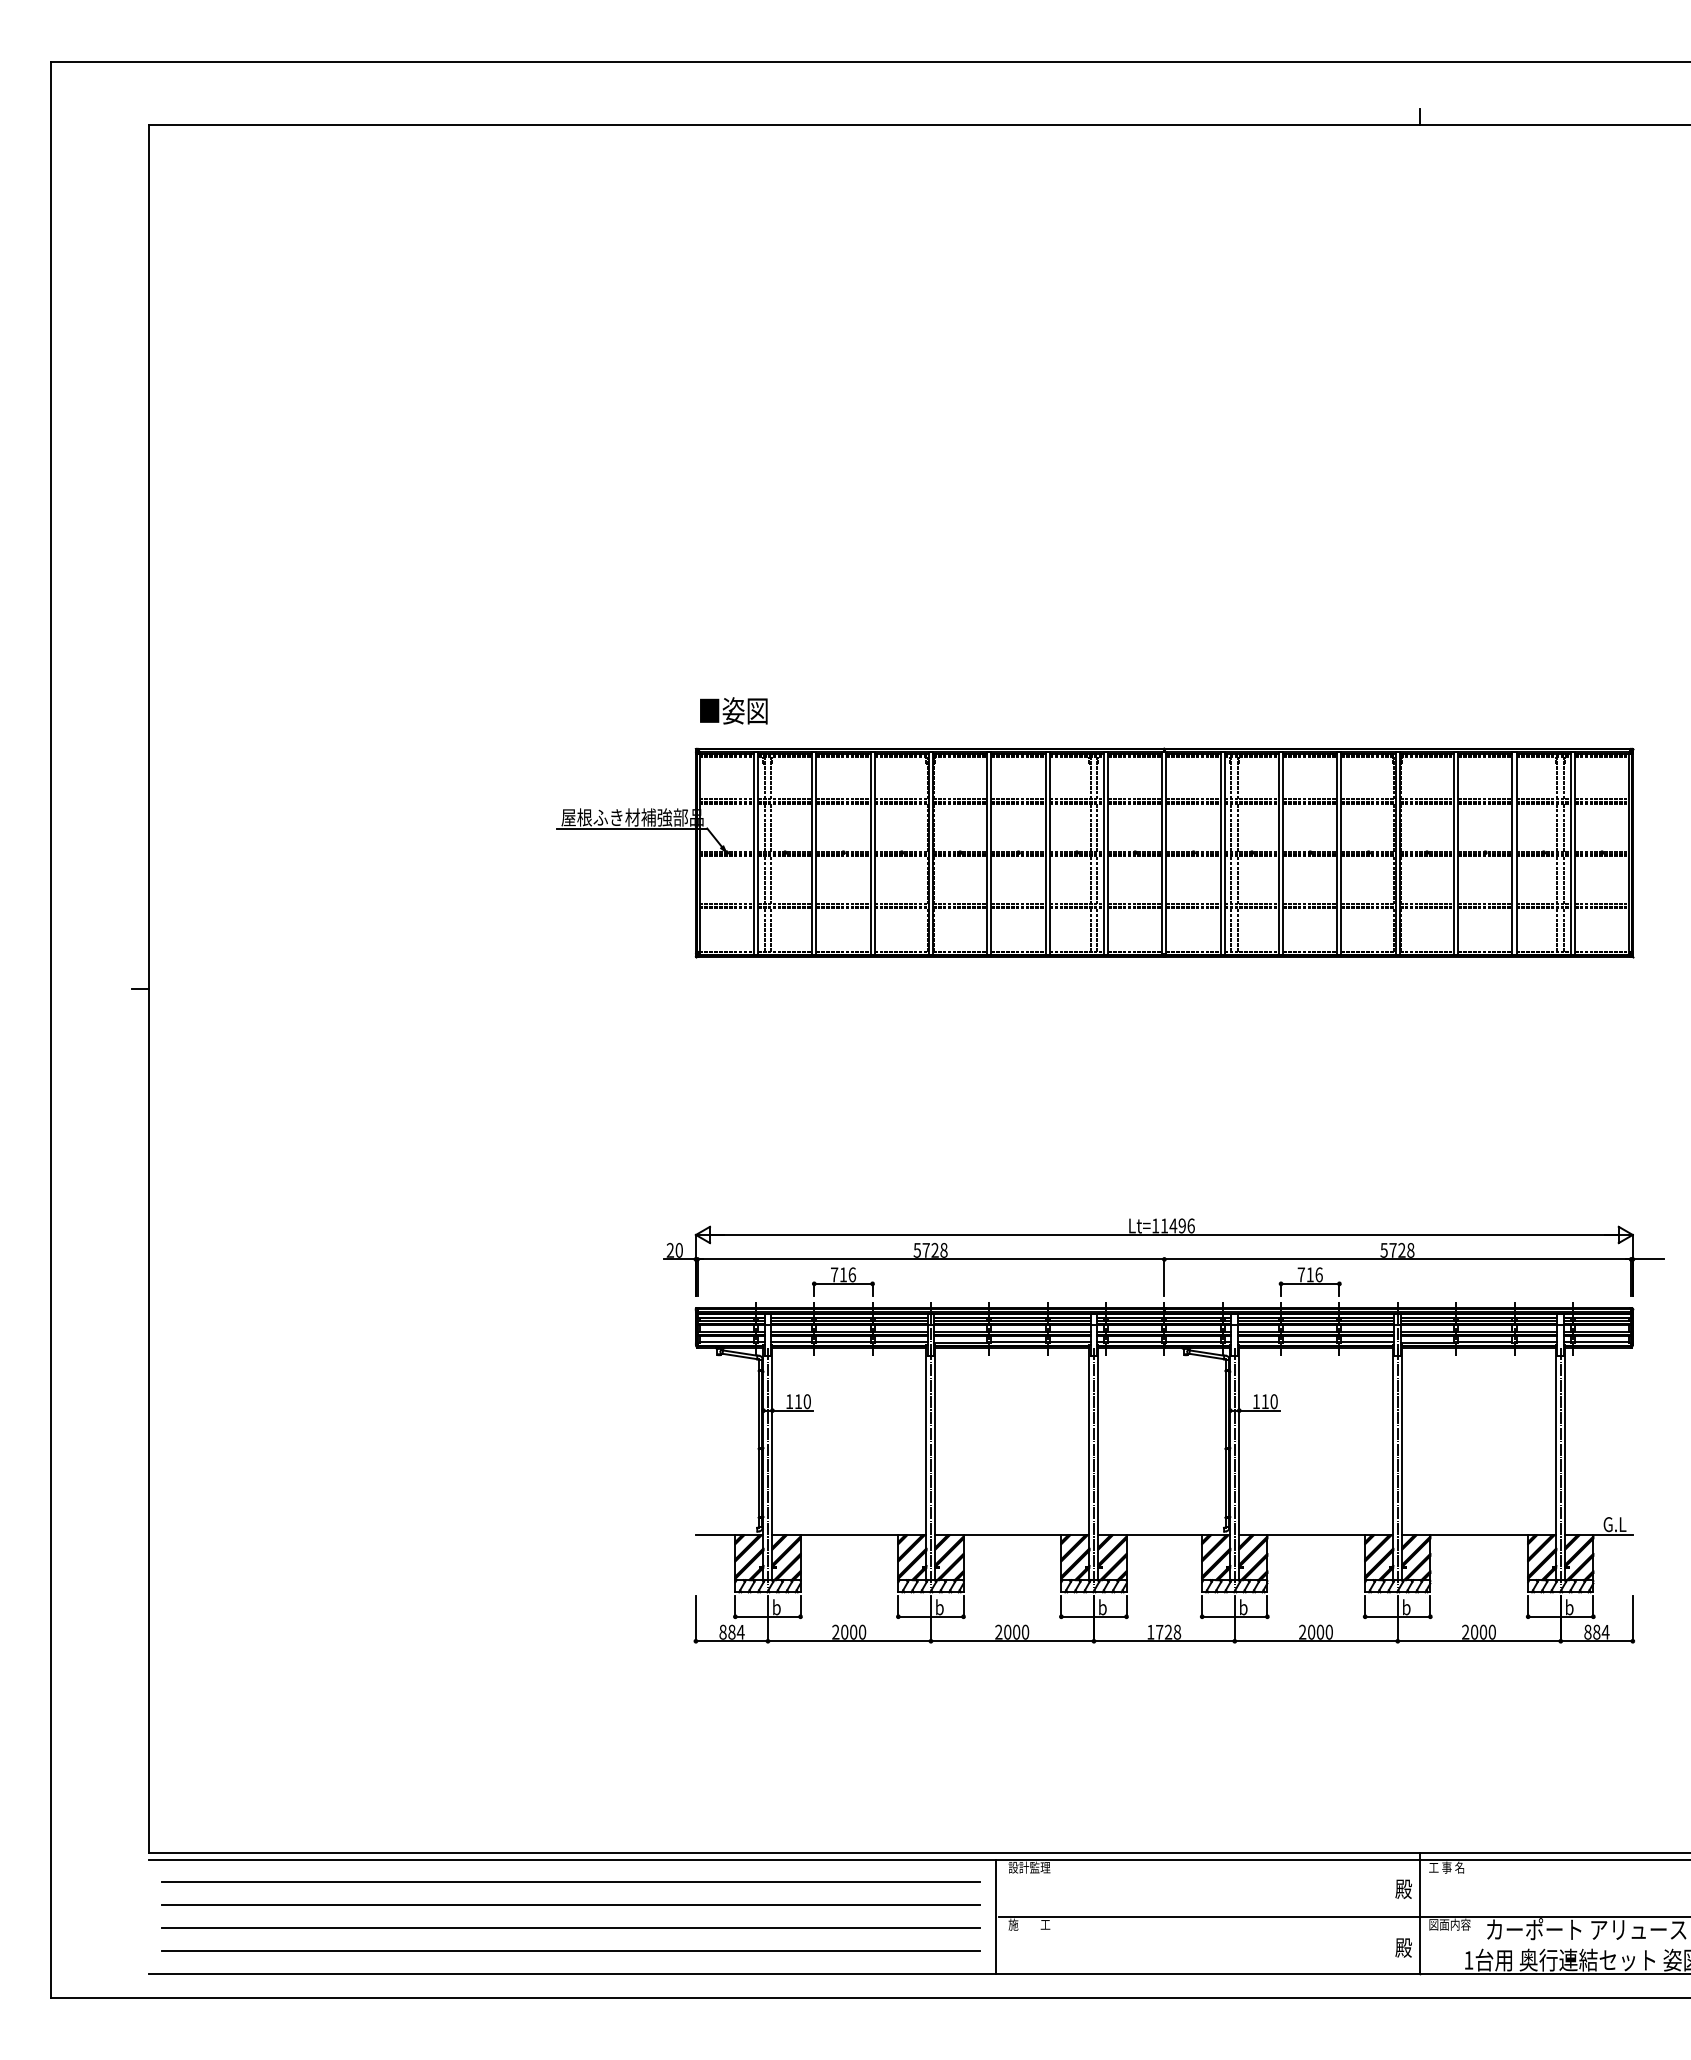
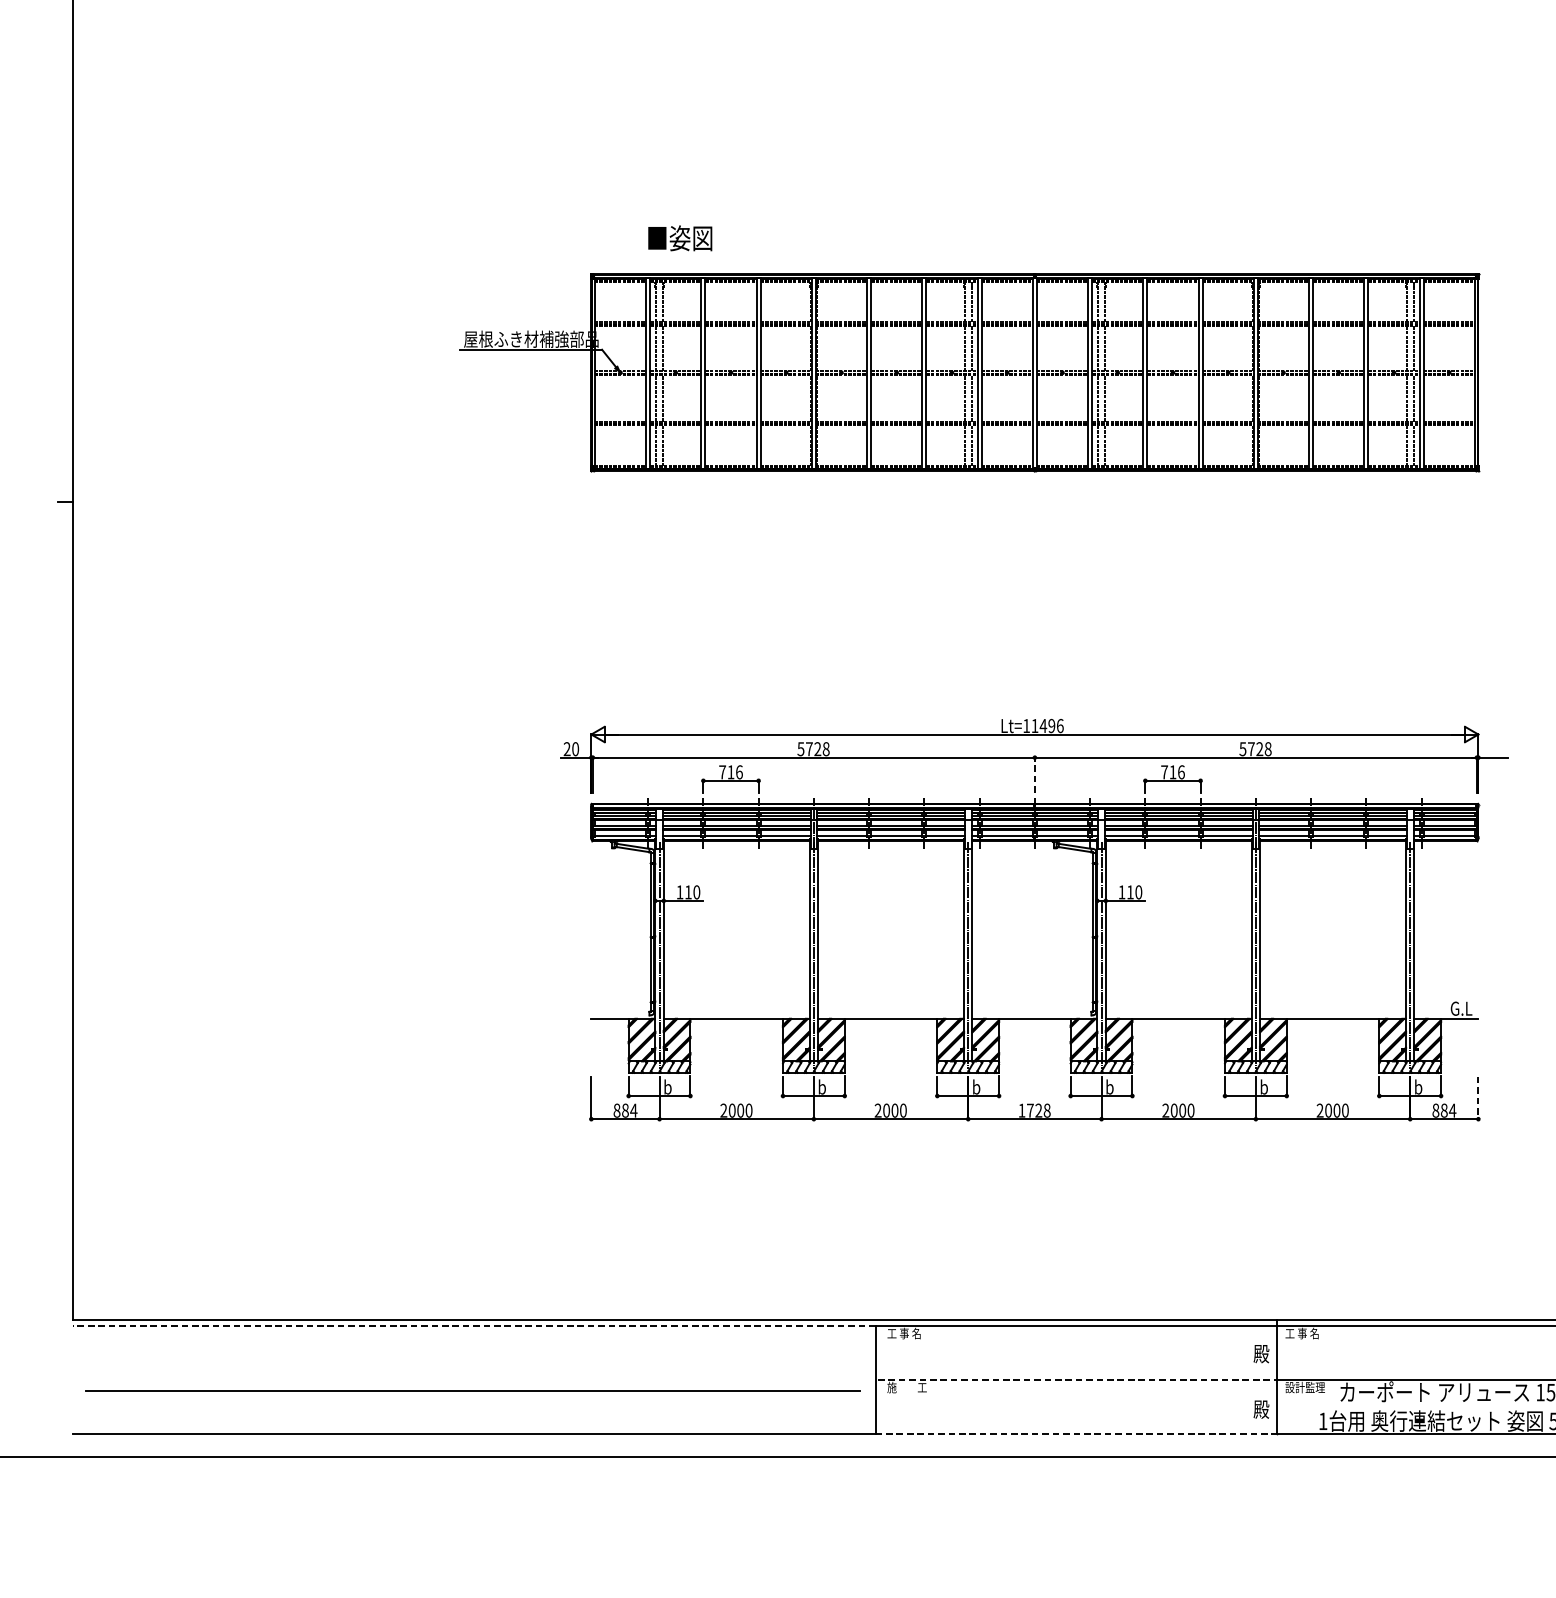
text: (733, 710) -> (679, 237), moved
line: (1164, 1277) -> (1034, 774), solid -> dashed
line: (1632, 1619) -> (1478, 1098), solid -> dashed
line: (572, 1859) -> (474, 1325), solid -> dashed
text: (1029, 1867) -> (907, 1333), 設計監理 -> 工 事 名
line: (570, 1881) -> (472, 1346), removed
line: (570, 1905) -> (472, 1369), removed
line: (1209, 1916) -> (1077, 1379), solid -> dashed
text: (1449, 1924) -> (1304, 1387), 図面内容 -> 設計監理
line: (570, 1950) -> (472, 1412), removed
line: (1208, 1973) -> (1076, 1433), solid -> dashed

